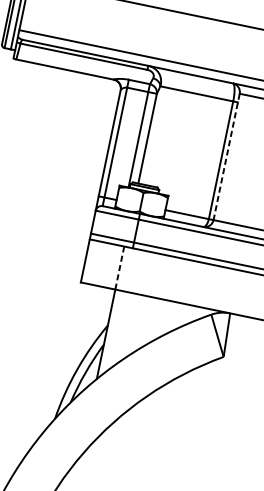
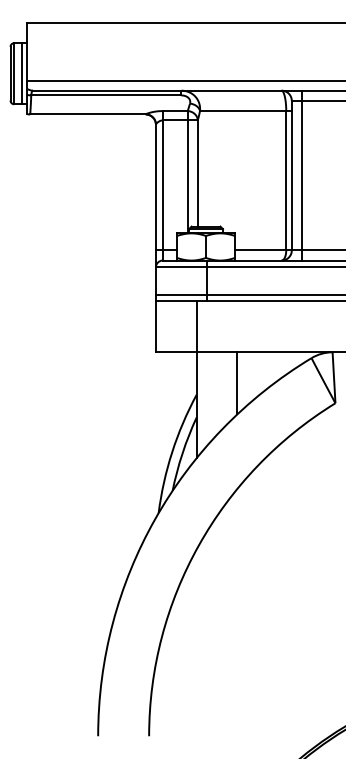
line: (226, 156) -> (291, 175), dashed -> solid
line: (235, 158) -> (302, 175), added
line: (119, 267) -> (196, 326), dashed -> solid
line: (144, 323) -> (237, 383), added

